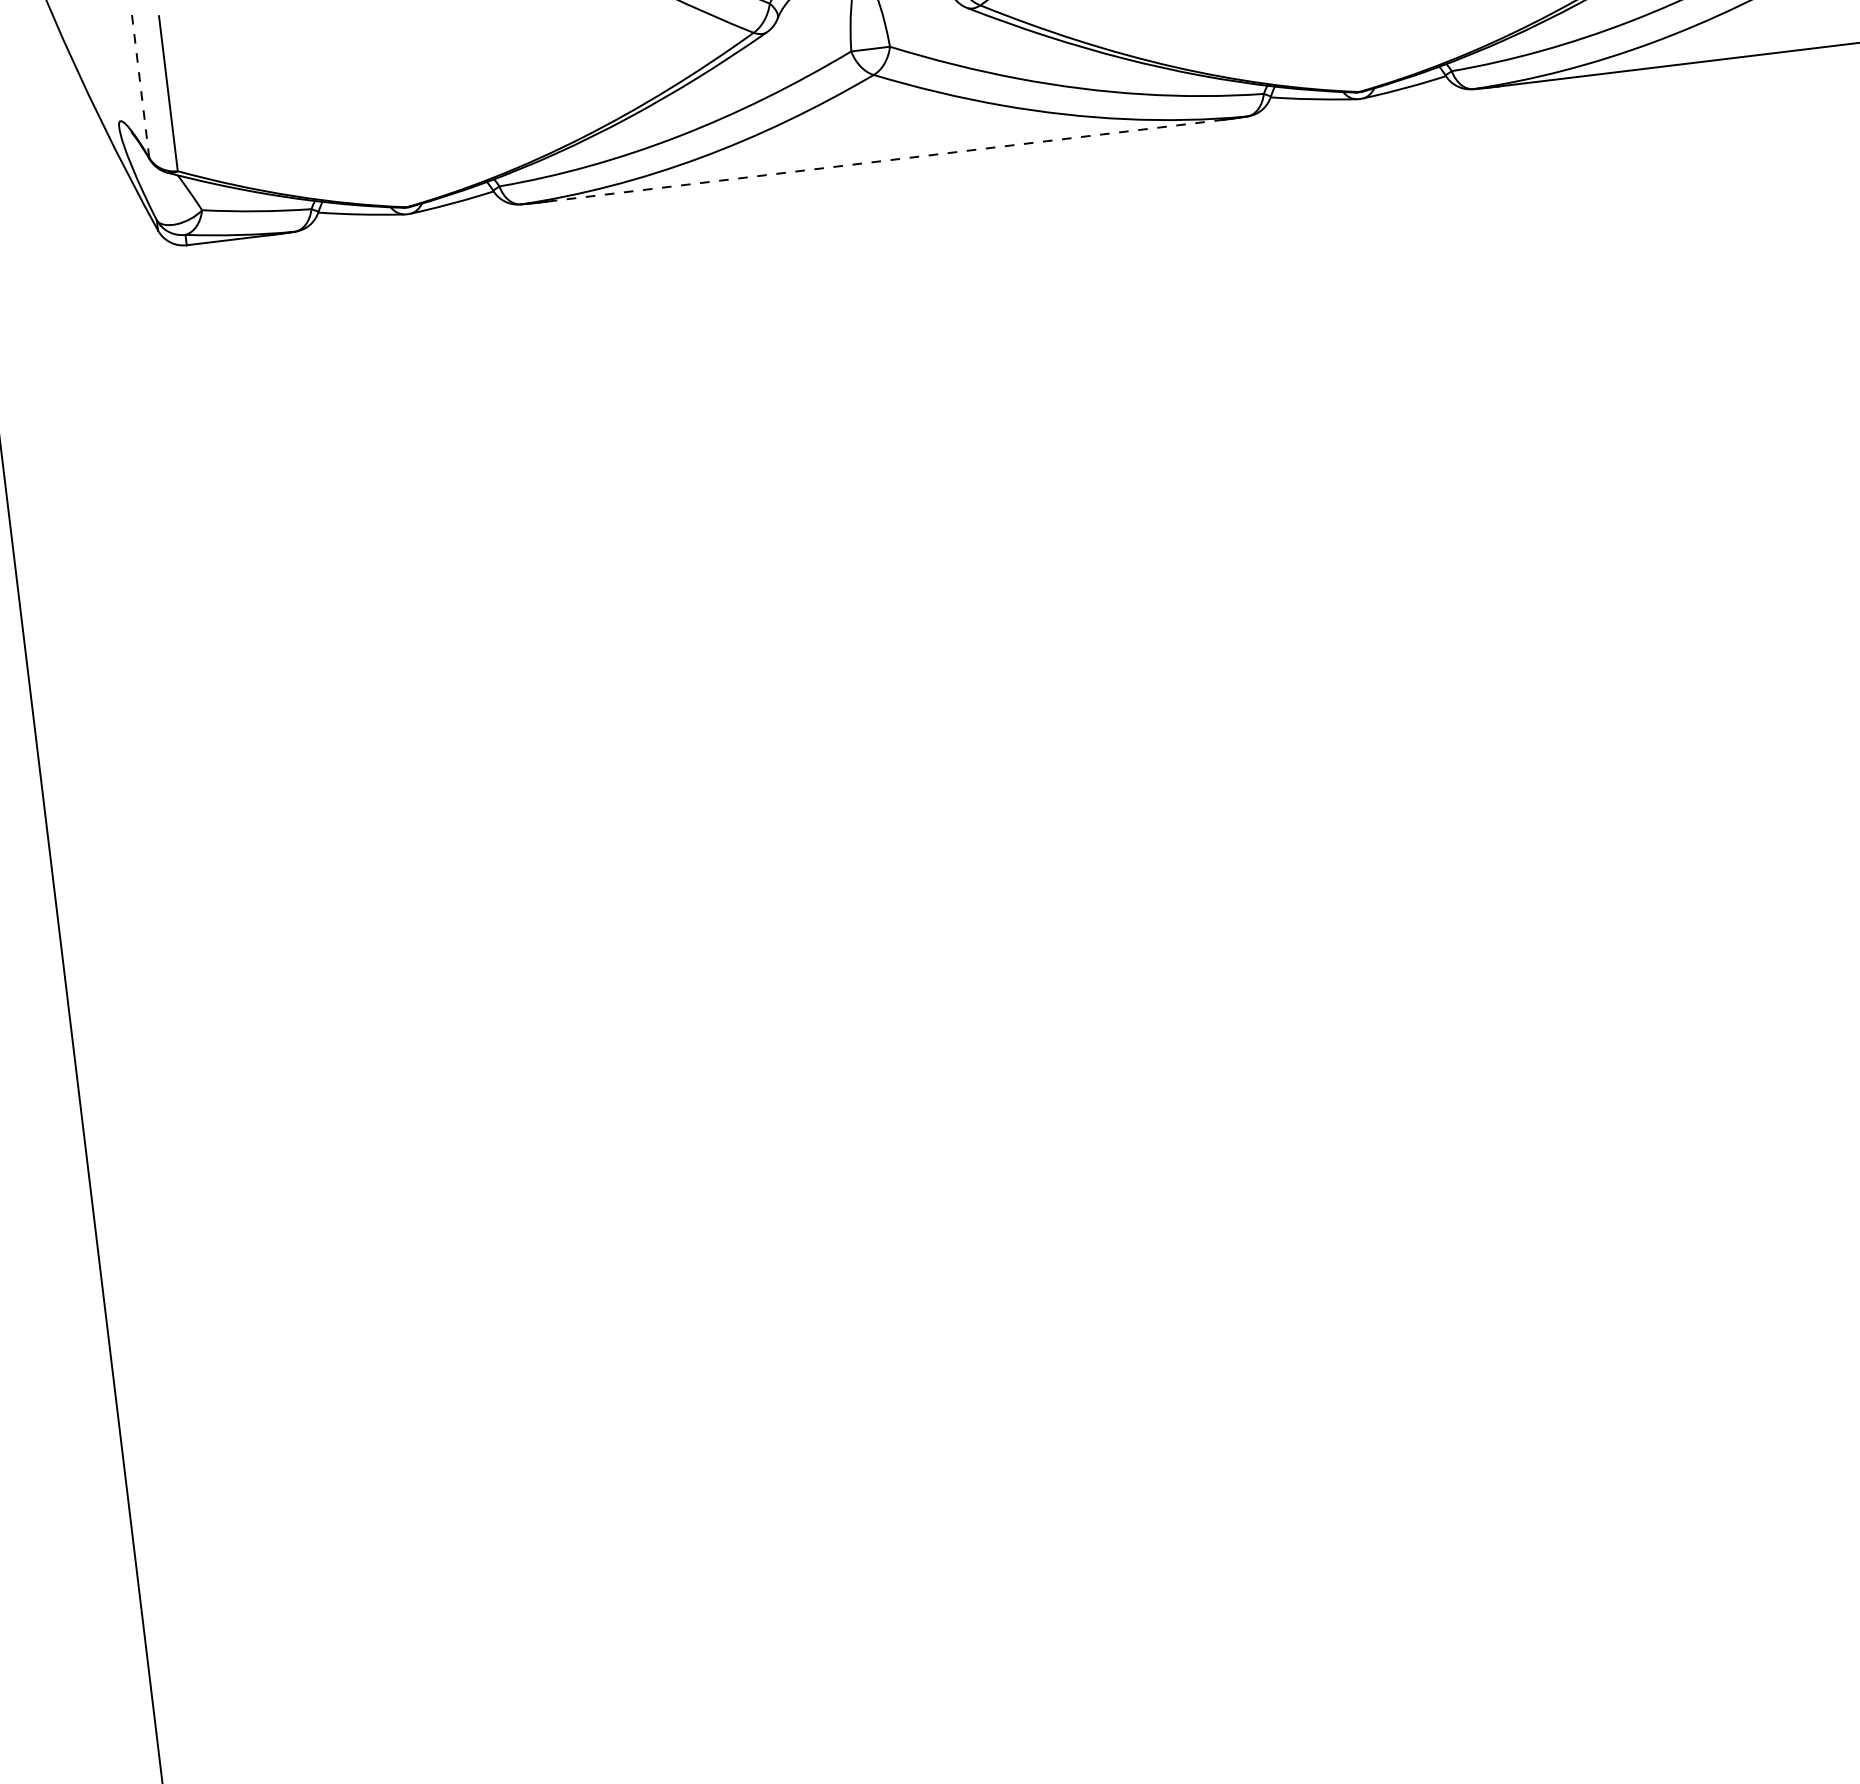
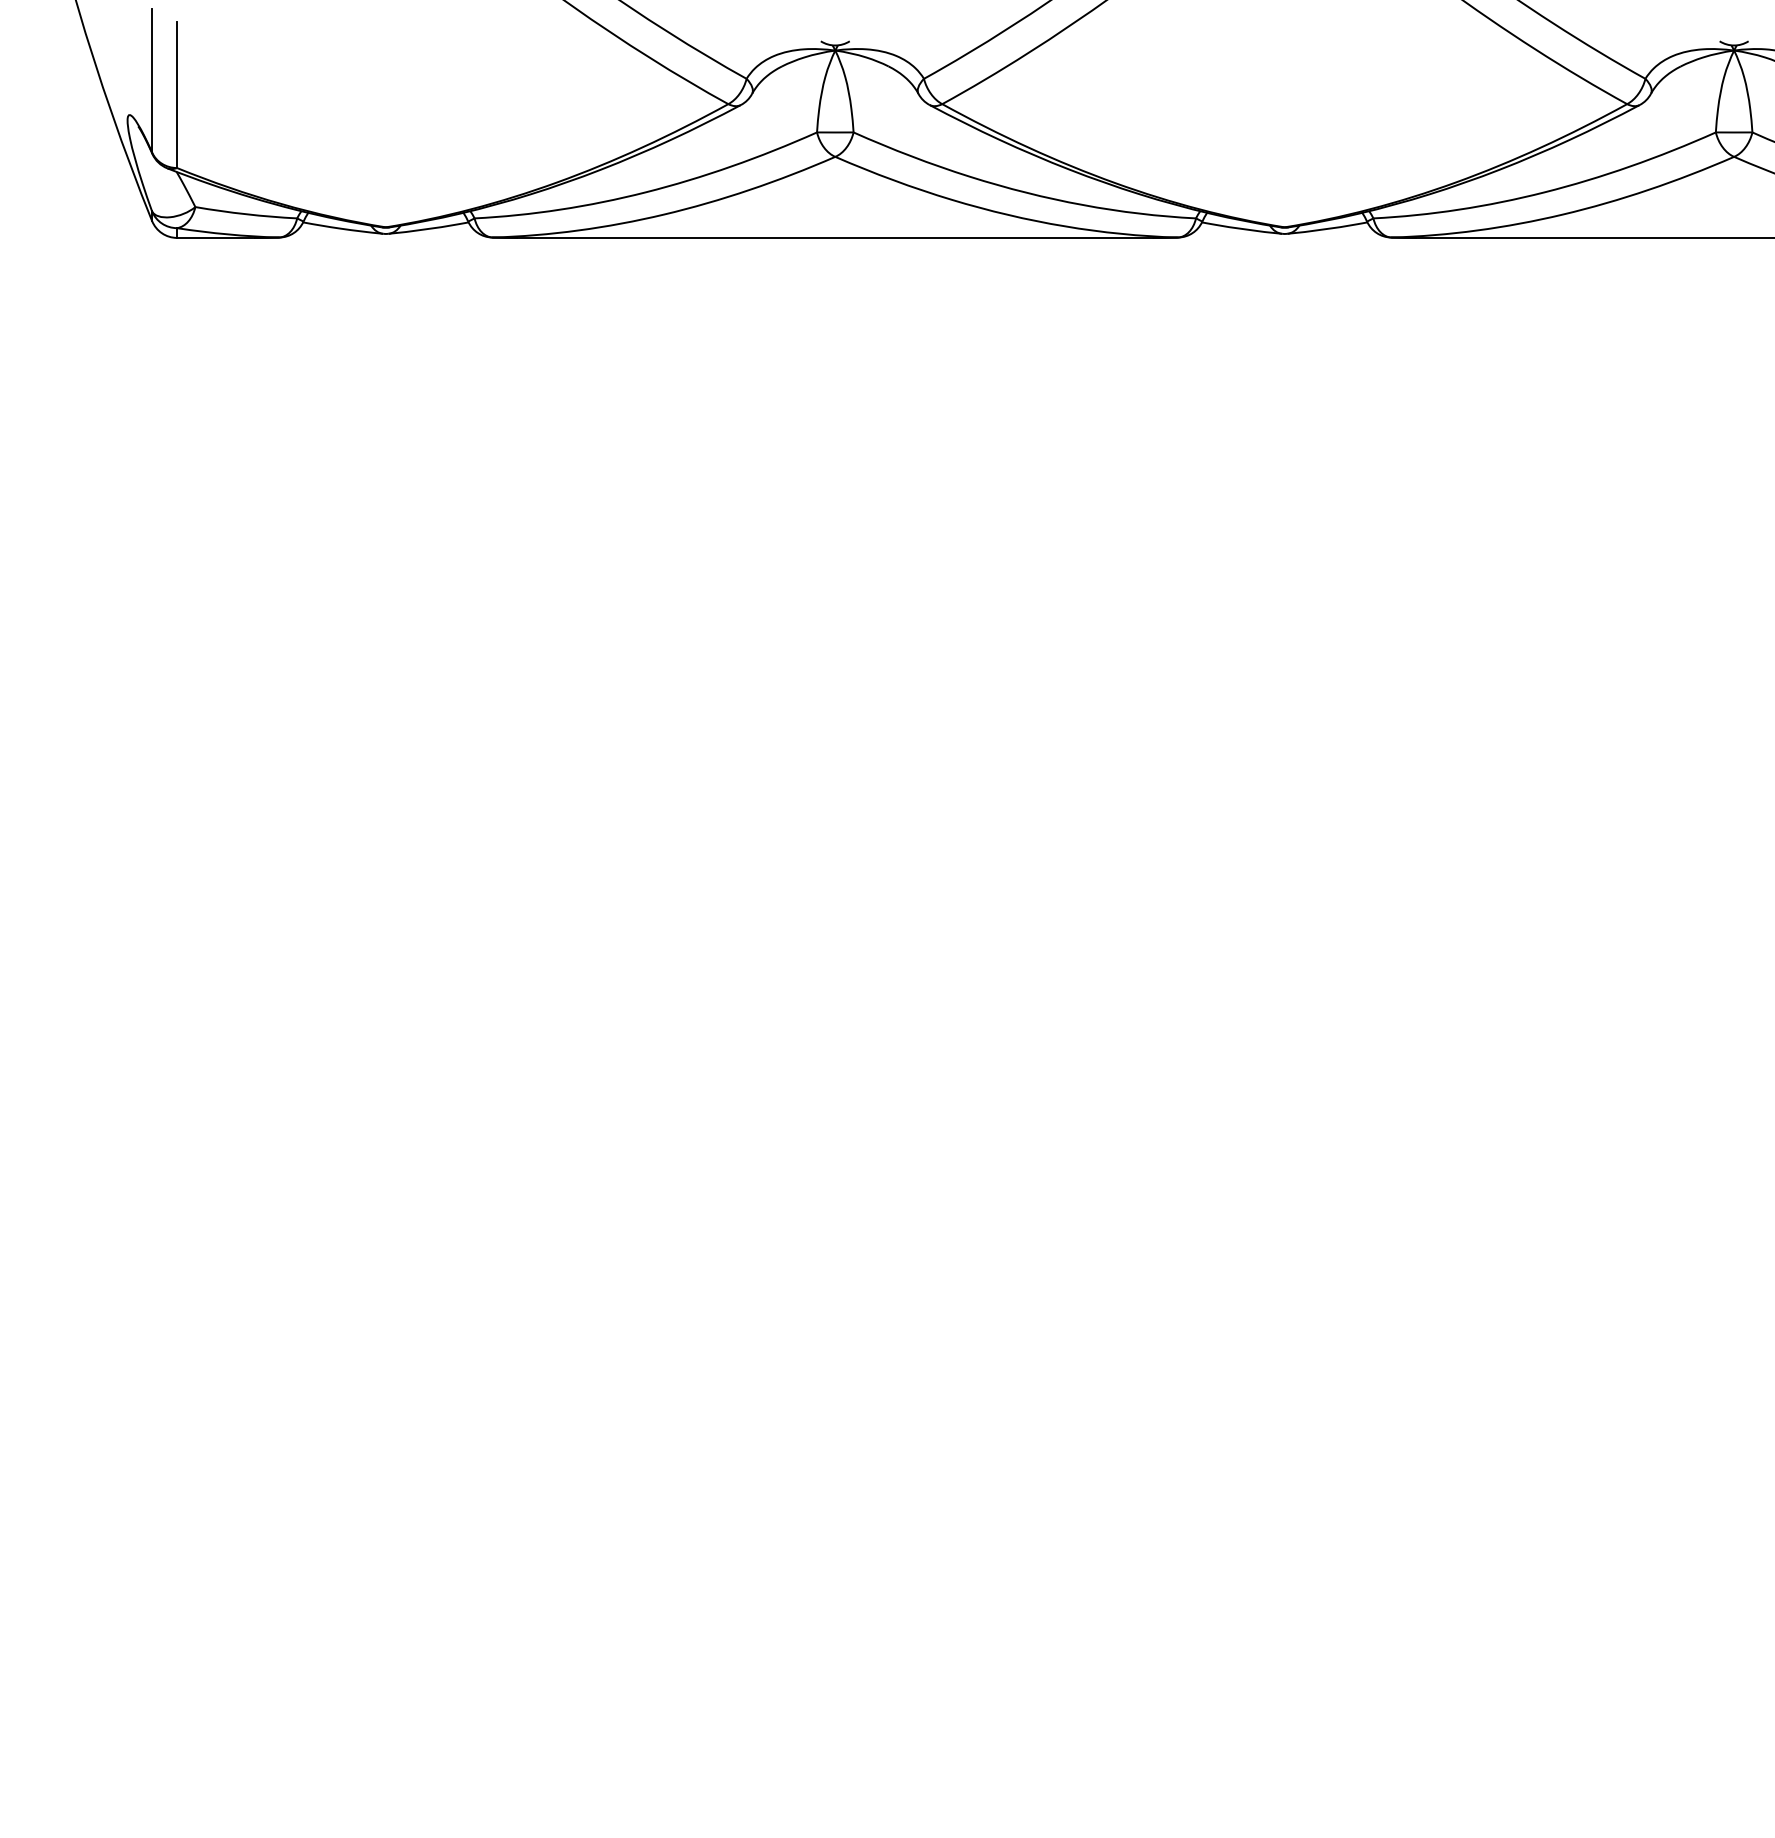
line: (140, 81) -> (152, 80), dashed -> solid
line: (884, 160) -> (835, 237), dashed -> solid

